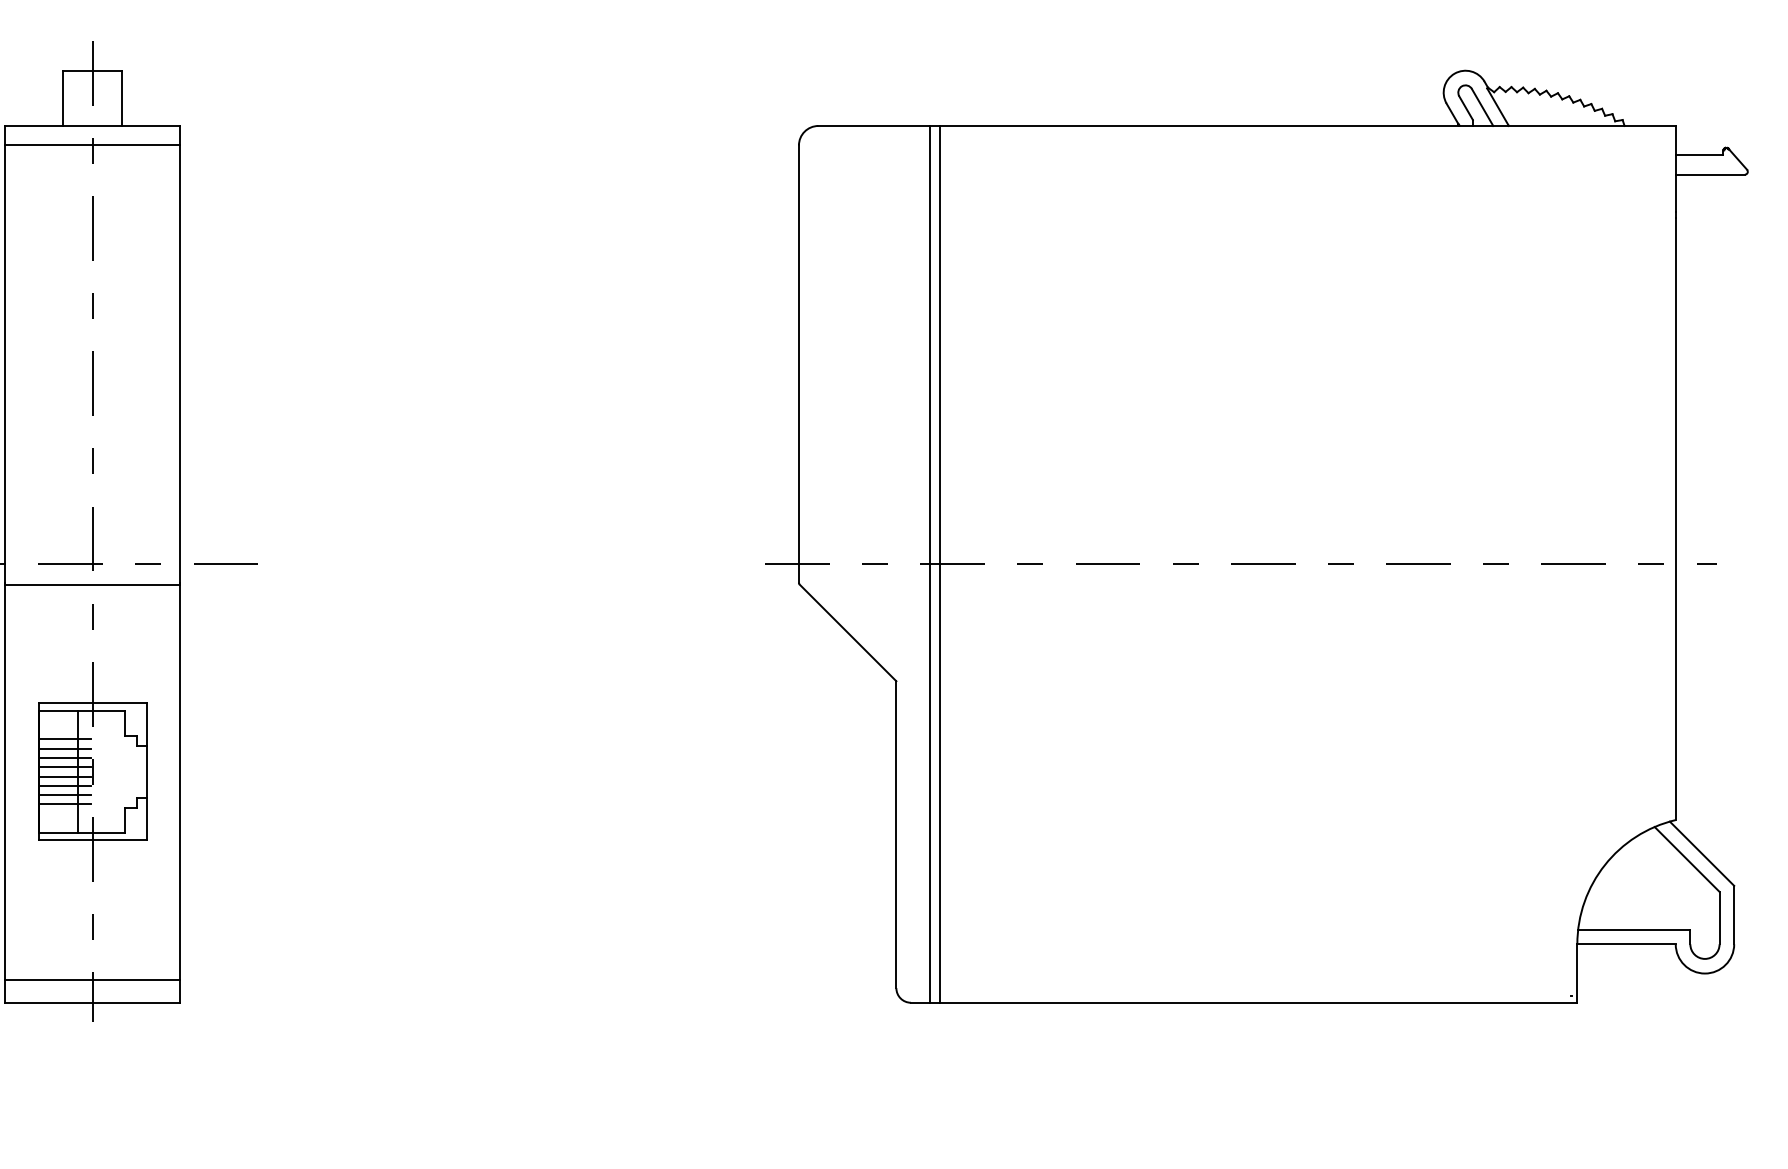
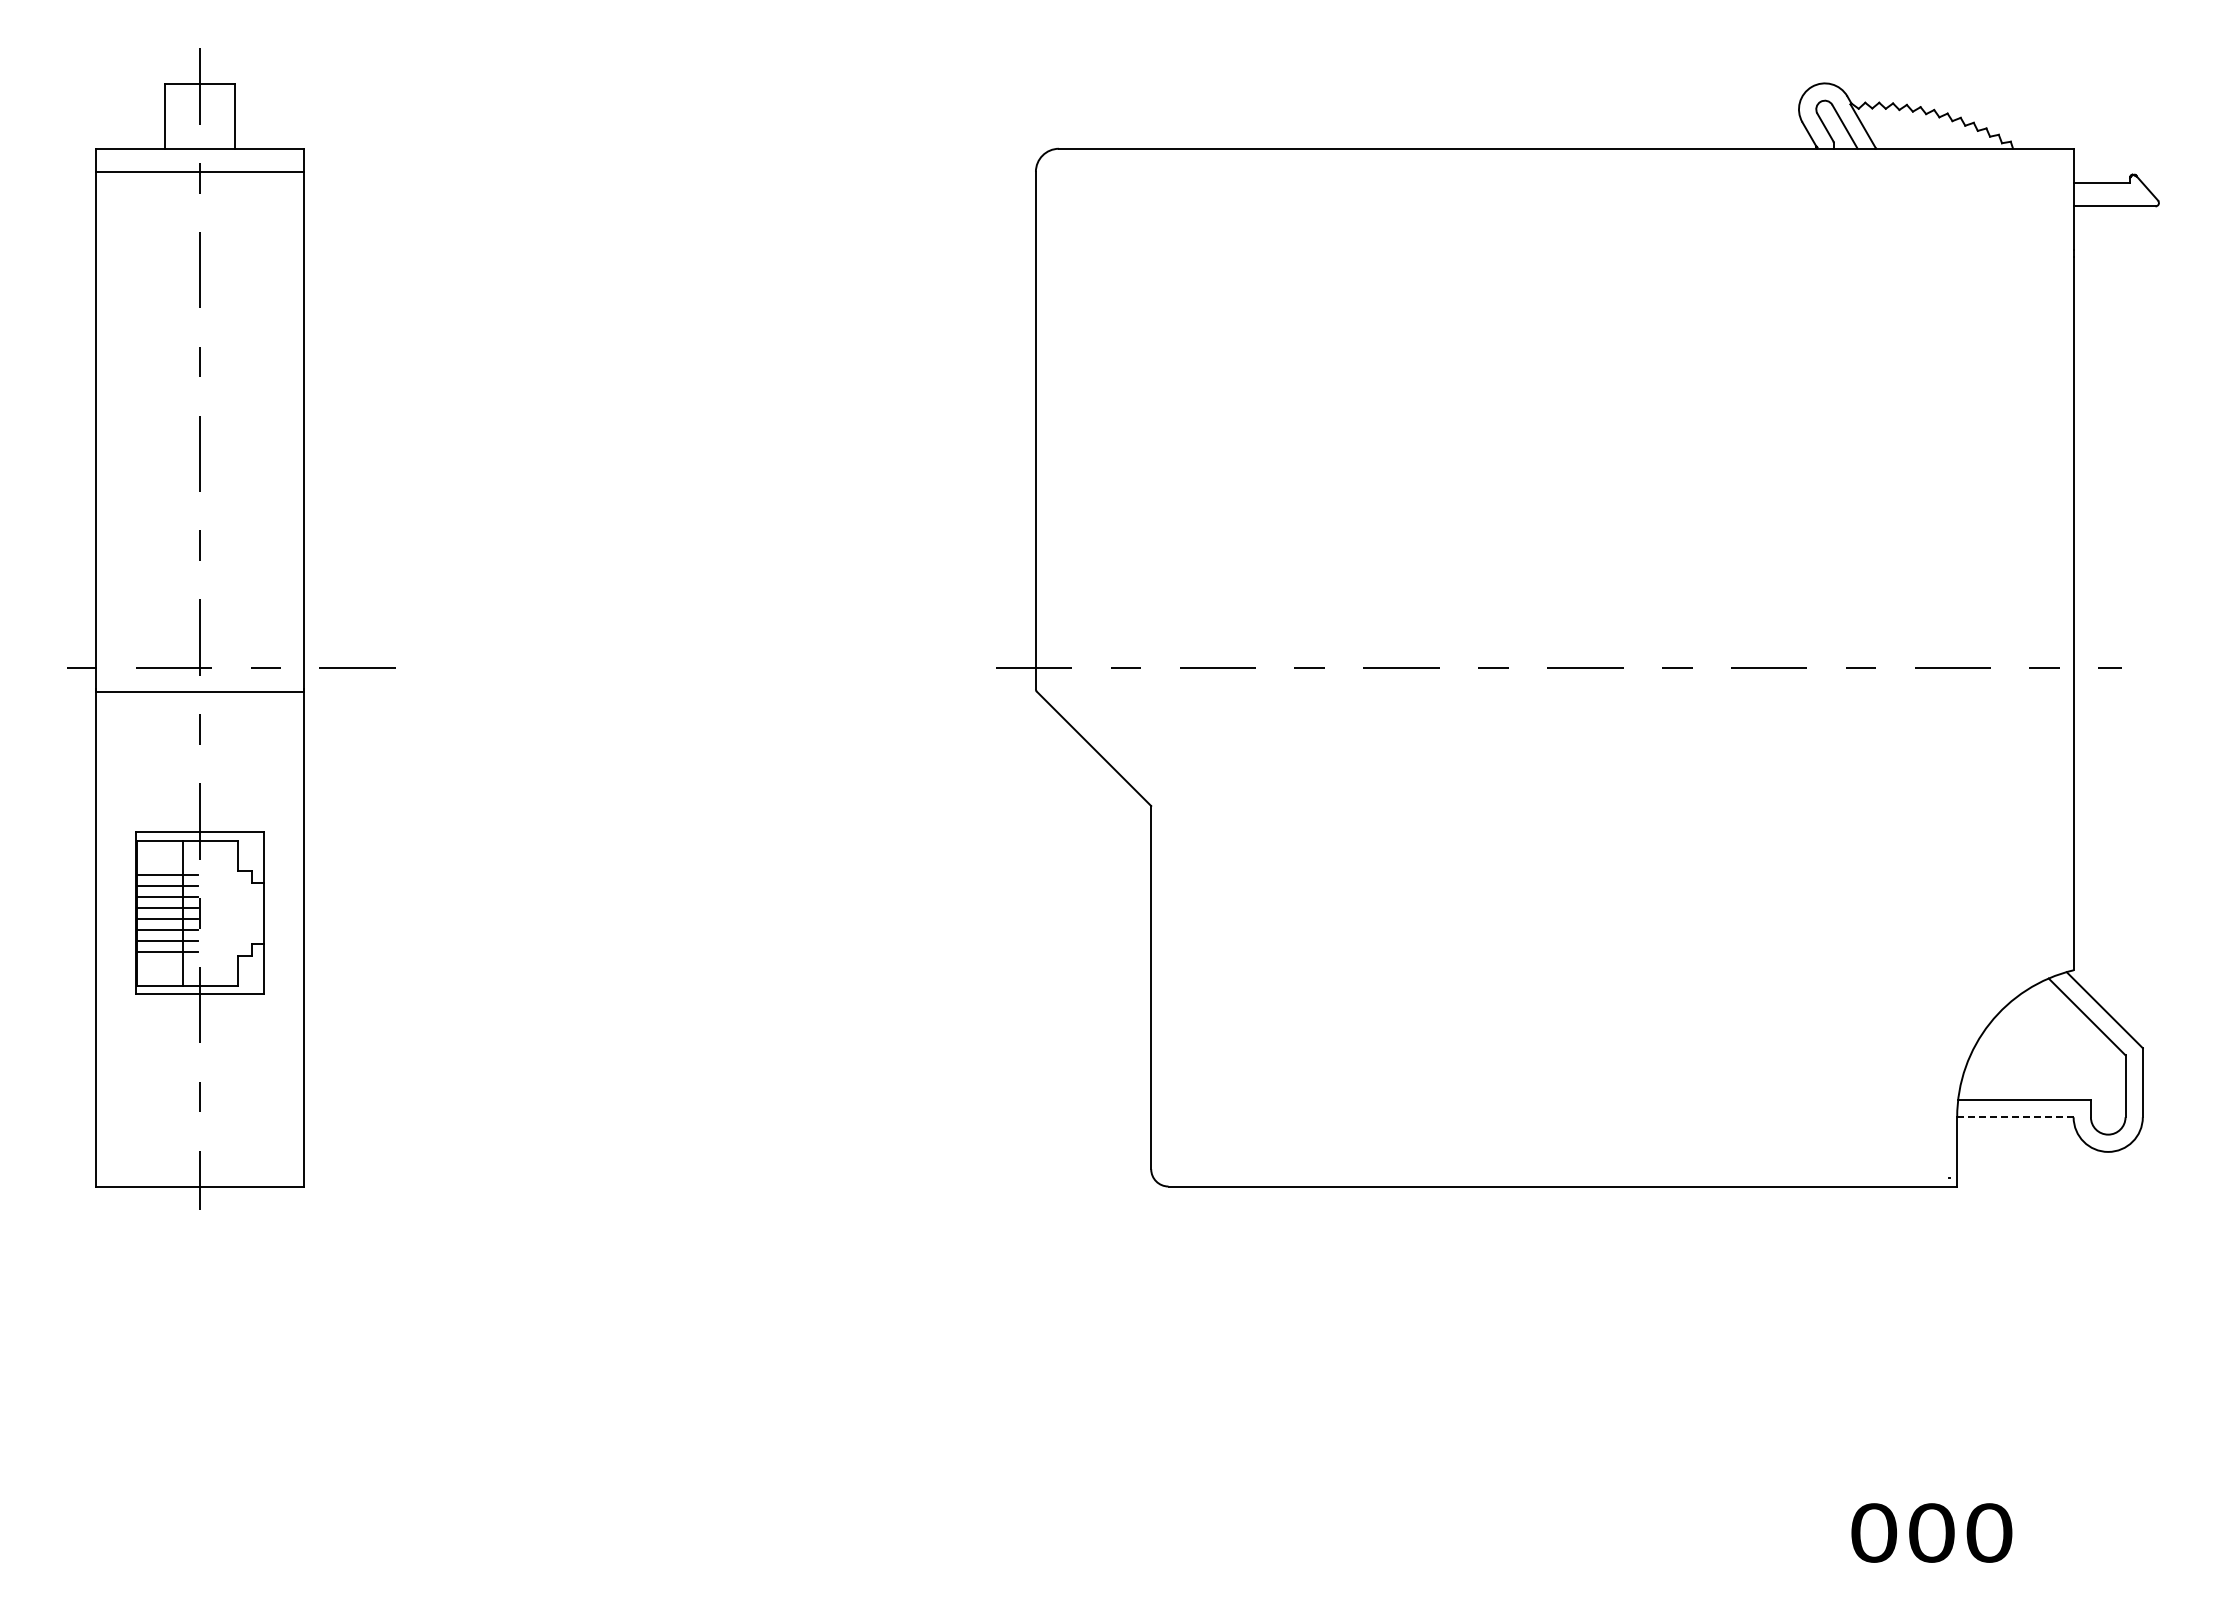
line: (930, 564) -> (1191, 667), removed
line: (940, 564) -> (1203, 667), removed
line: (1625, 944) -> (2014, 1117), solid -> dashed
line: (92, 979) -> (199, 1159), removed

